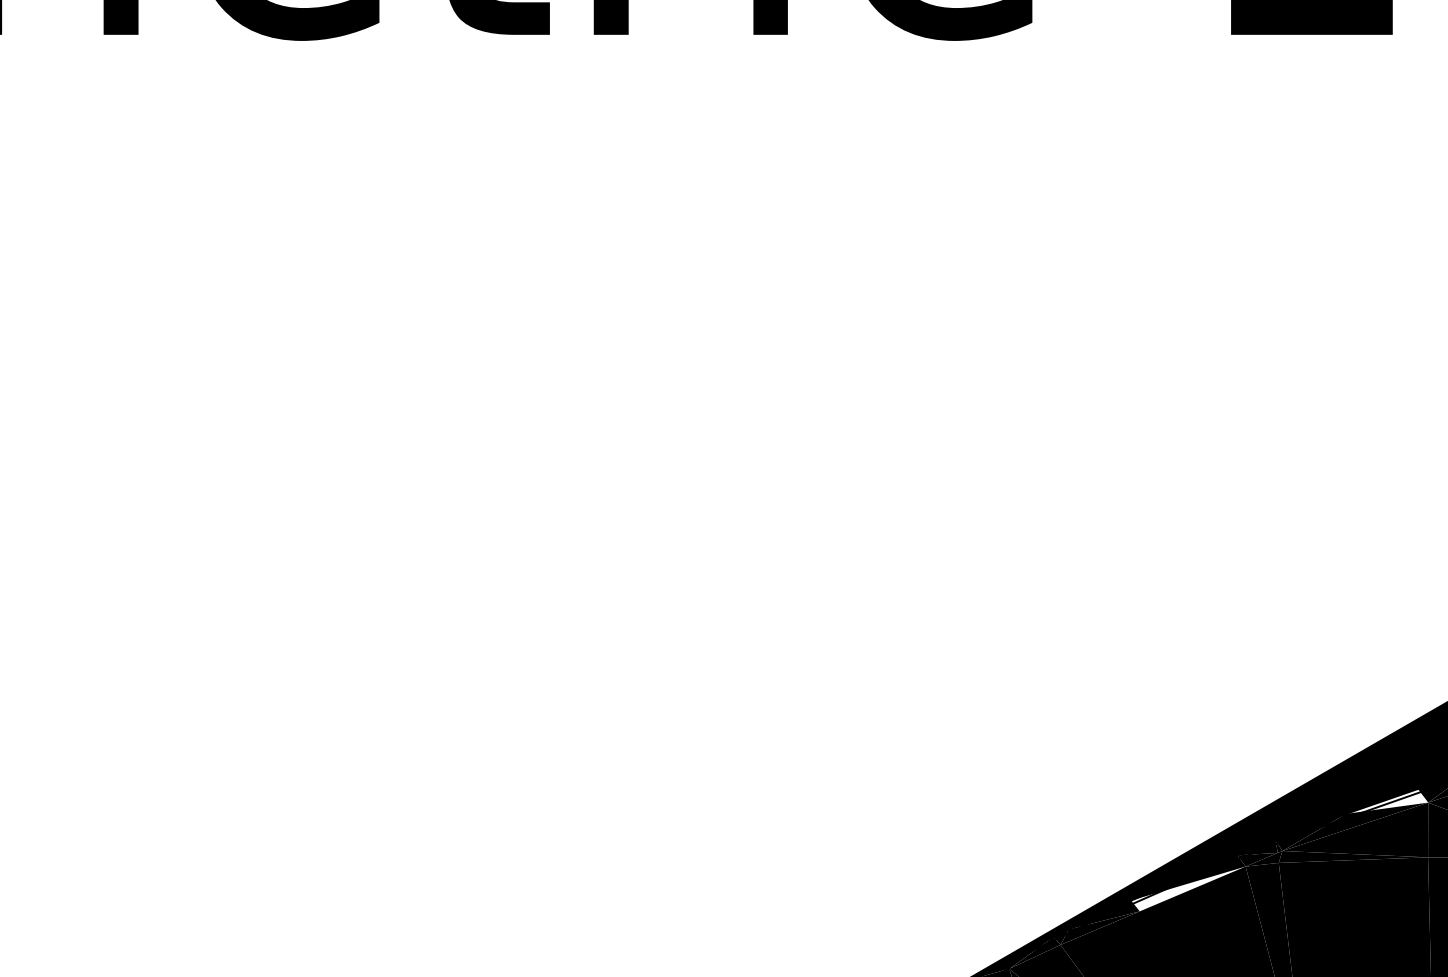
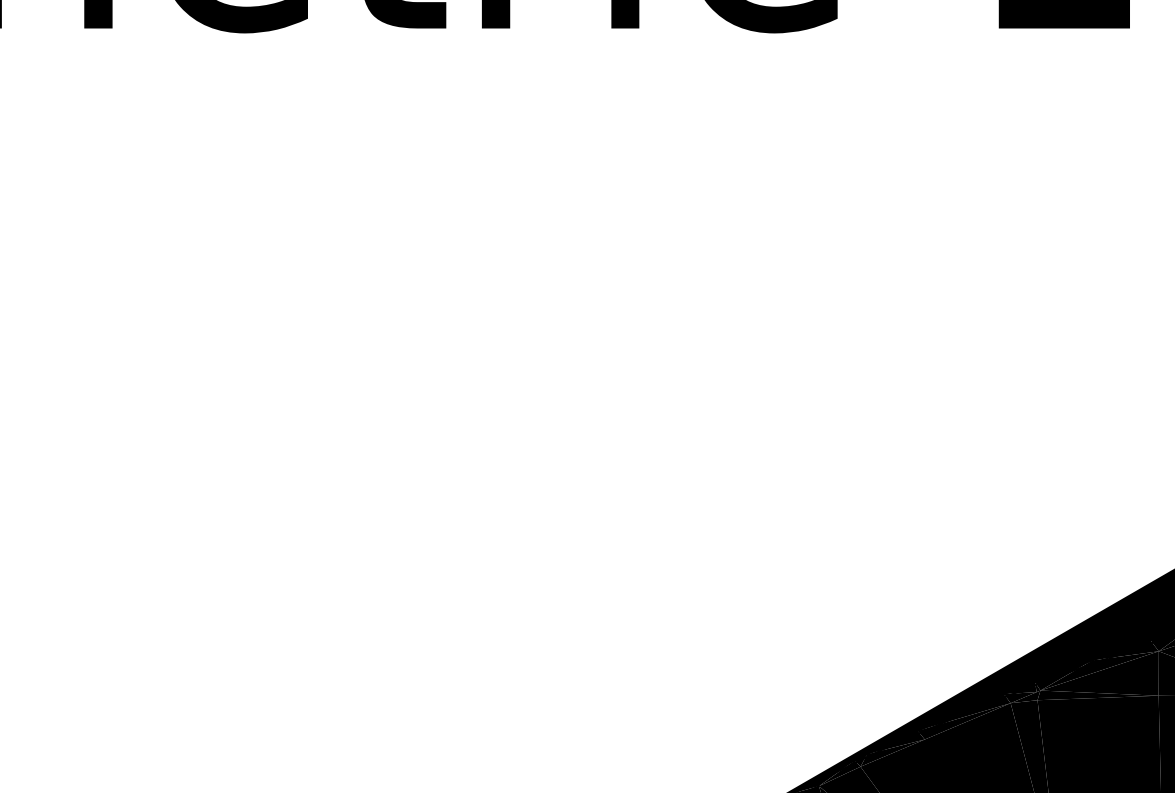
fill: (1387, 800) -> (1125, 649), added
fill: (1188, 888) -> (964, 720), added

